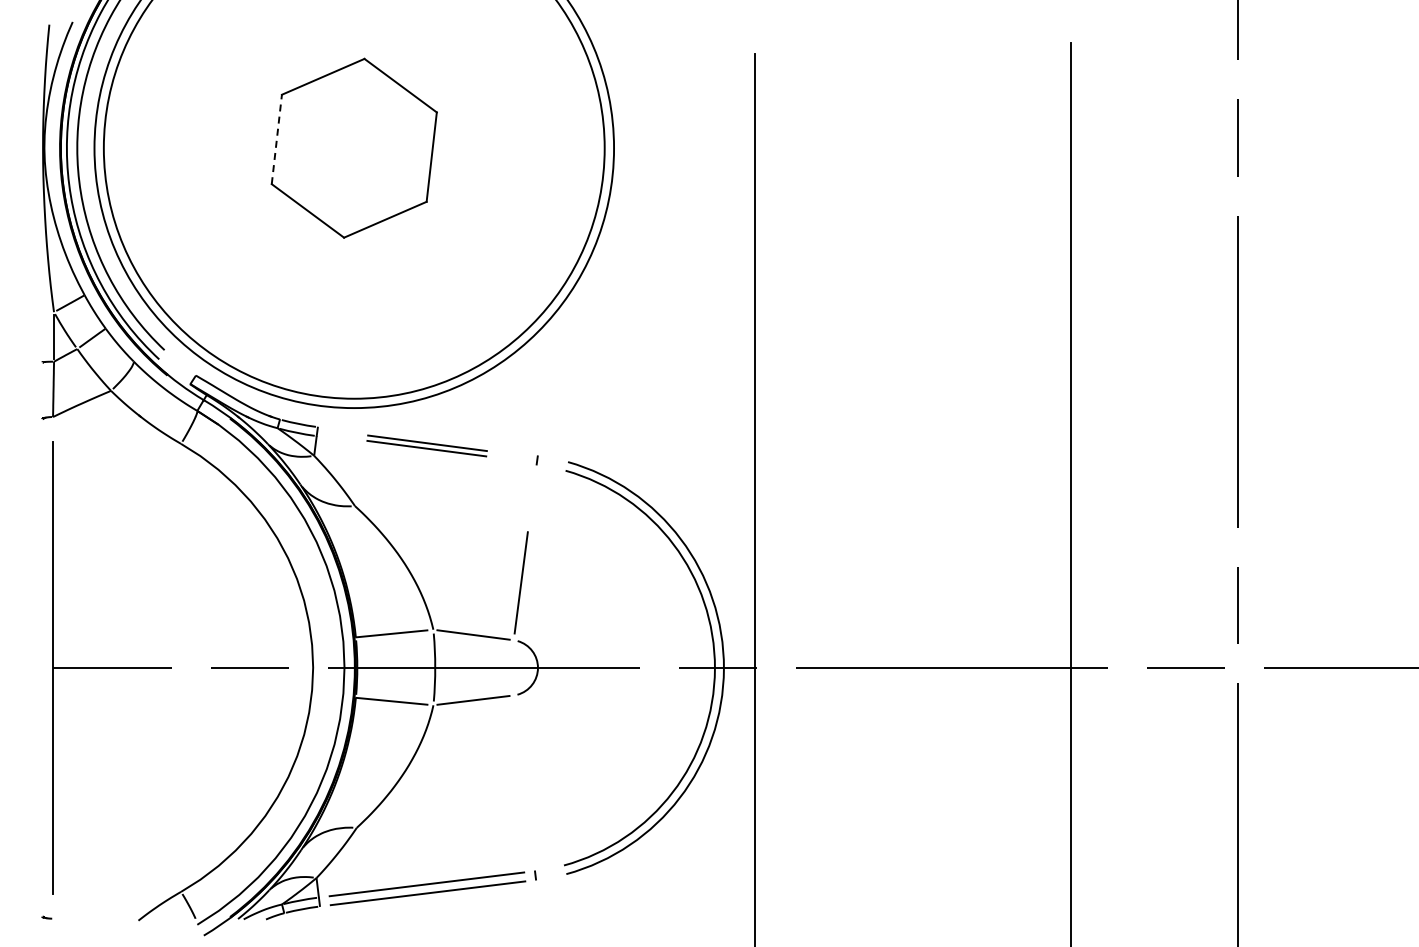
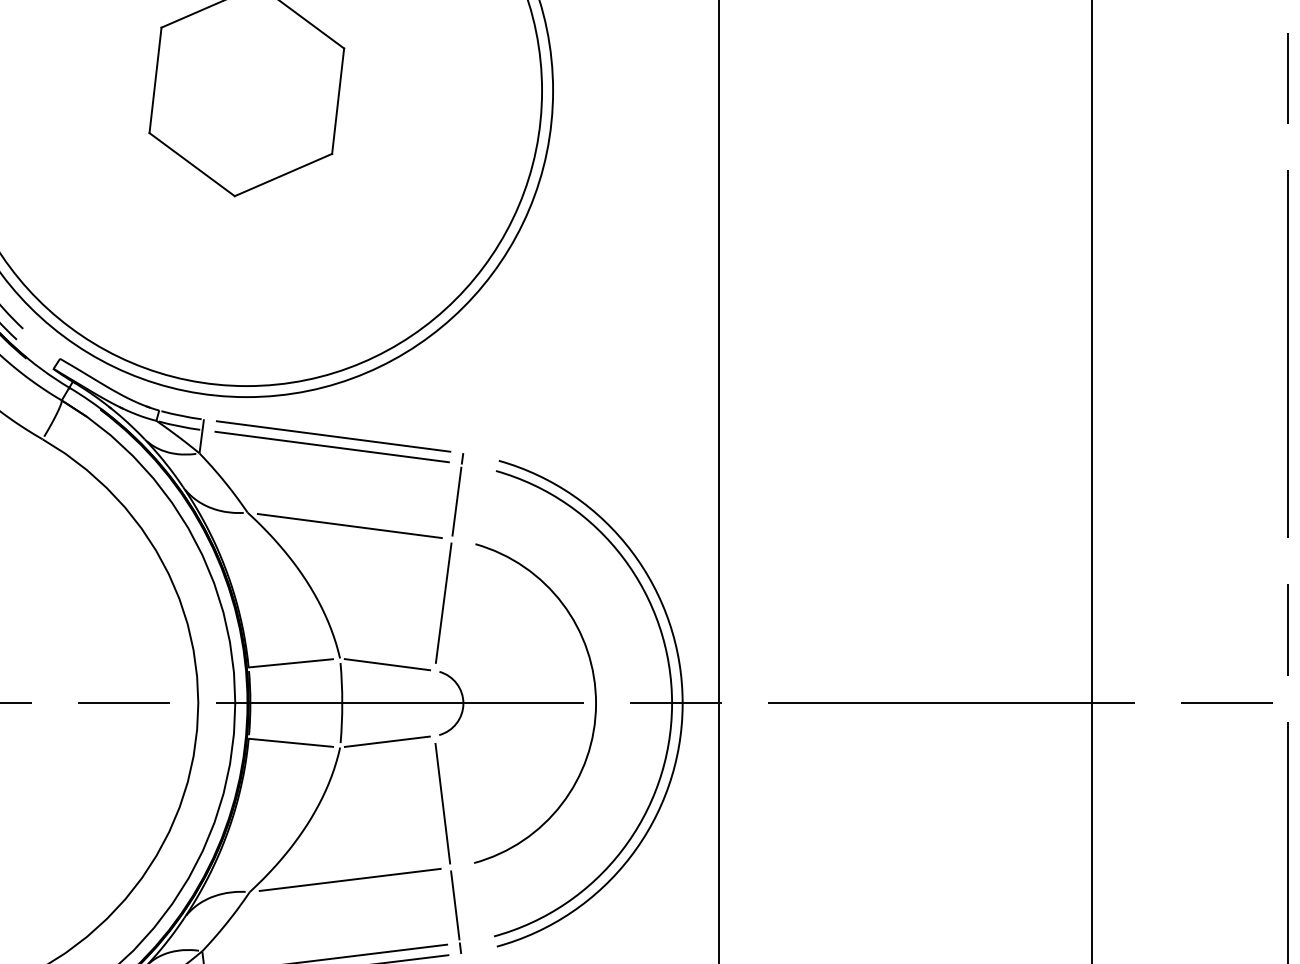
line: (276, 139) -> (155, 80), dashed -> solid
part: (426, 445) -> (331, 441), size x1.67
line: (532, 496) -> (456, 501), added
line: (441, 517) -> (349, 526), added
arc: (649, 667) -> (594, 702), added
line: (520, 752) -> (442, 803), added
line: (441, 817) -> (349, 879), added
line: (530, 838) -> (454, 904), added

